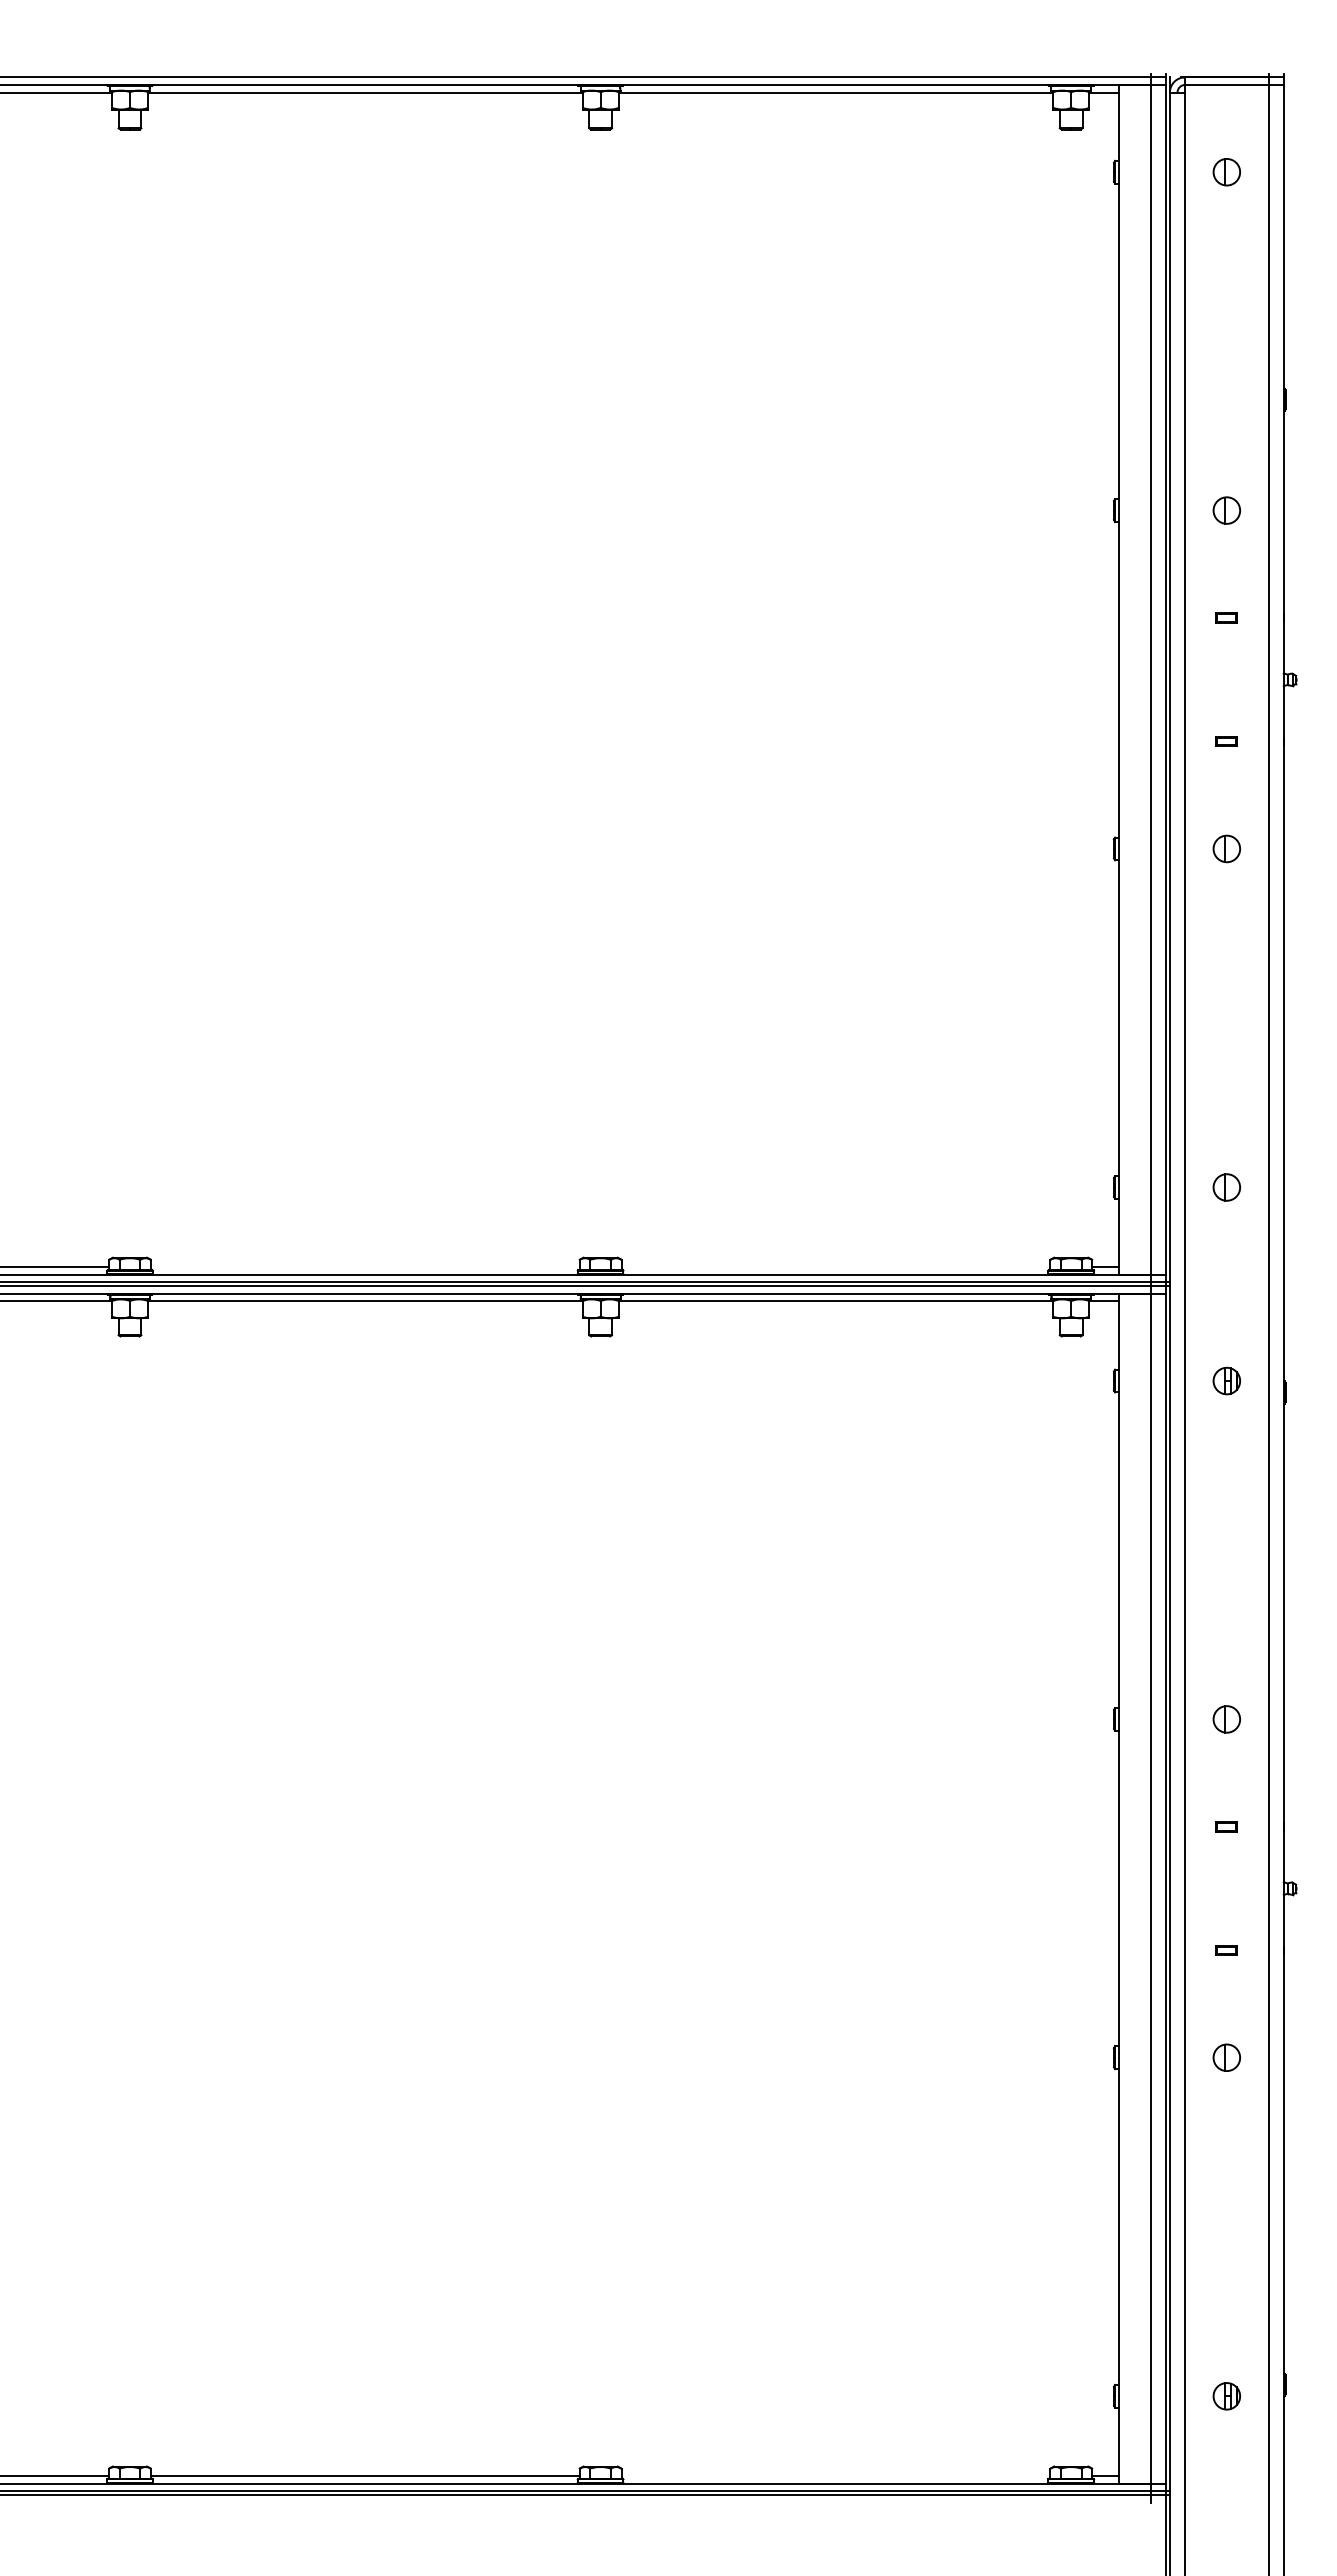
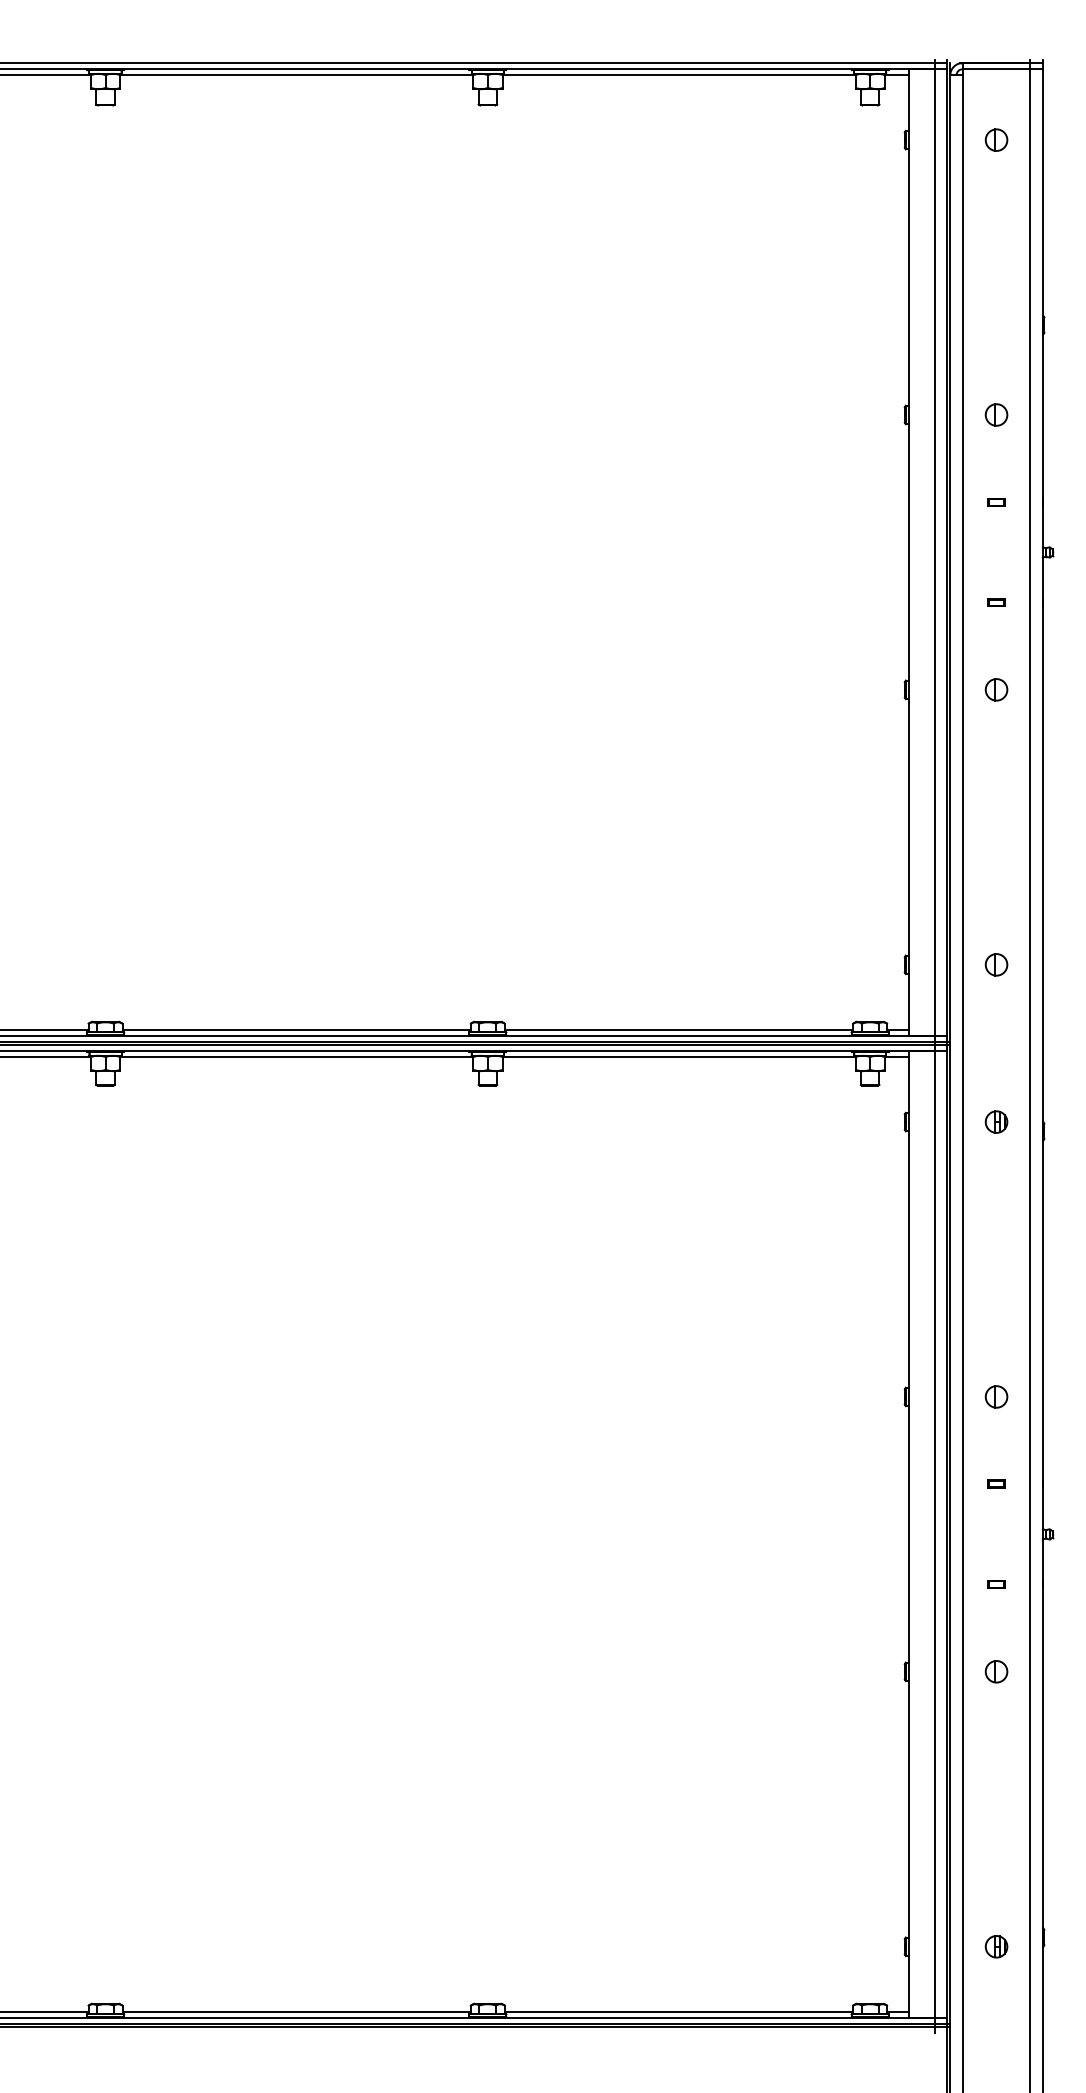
line: (364, 1267) -> (296, 1029), added
line: (835, 1267) -> (678, 1029), added
line: (835, 2476) -> (678, 2011), added

